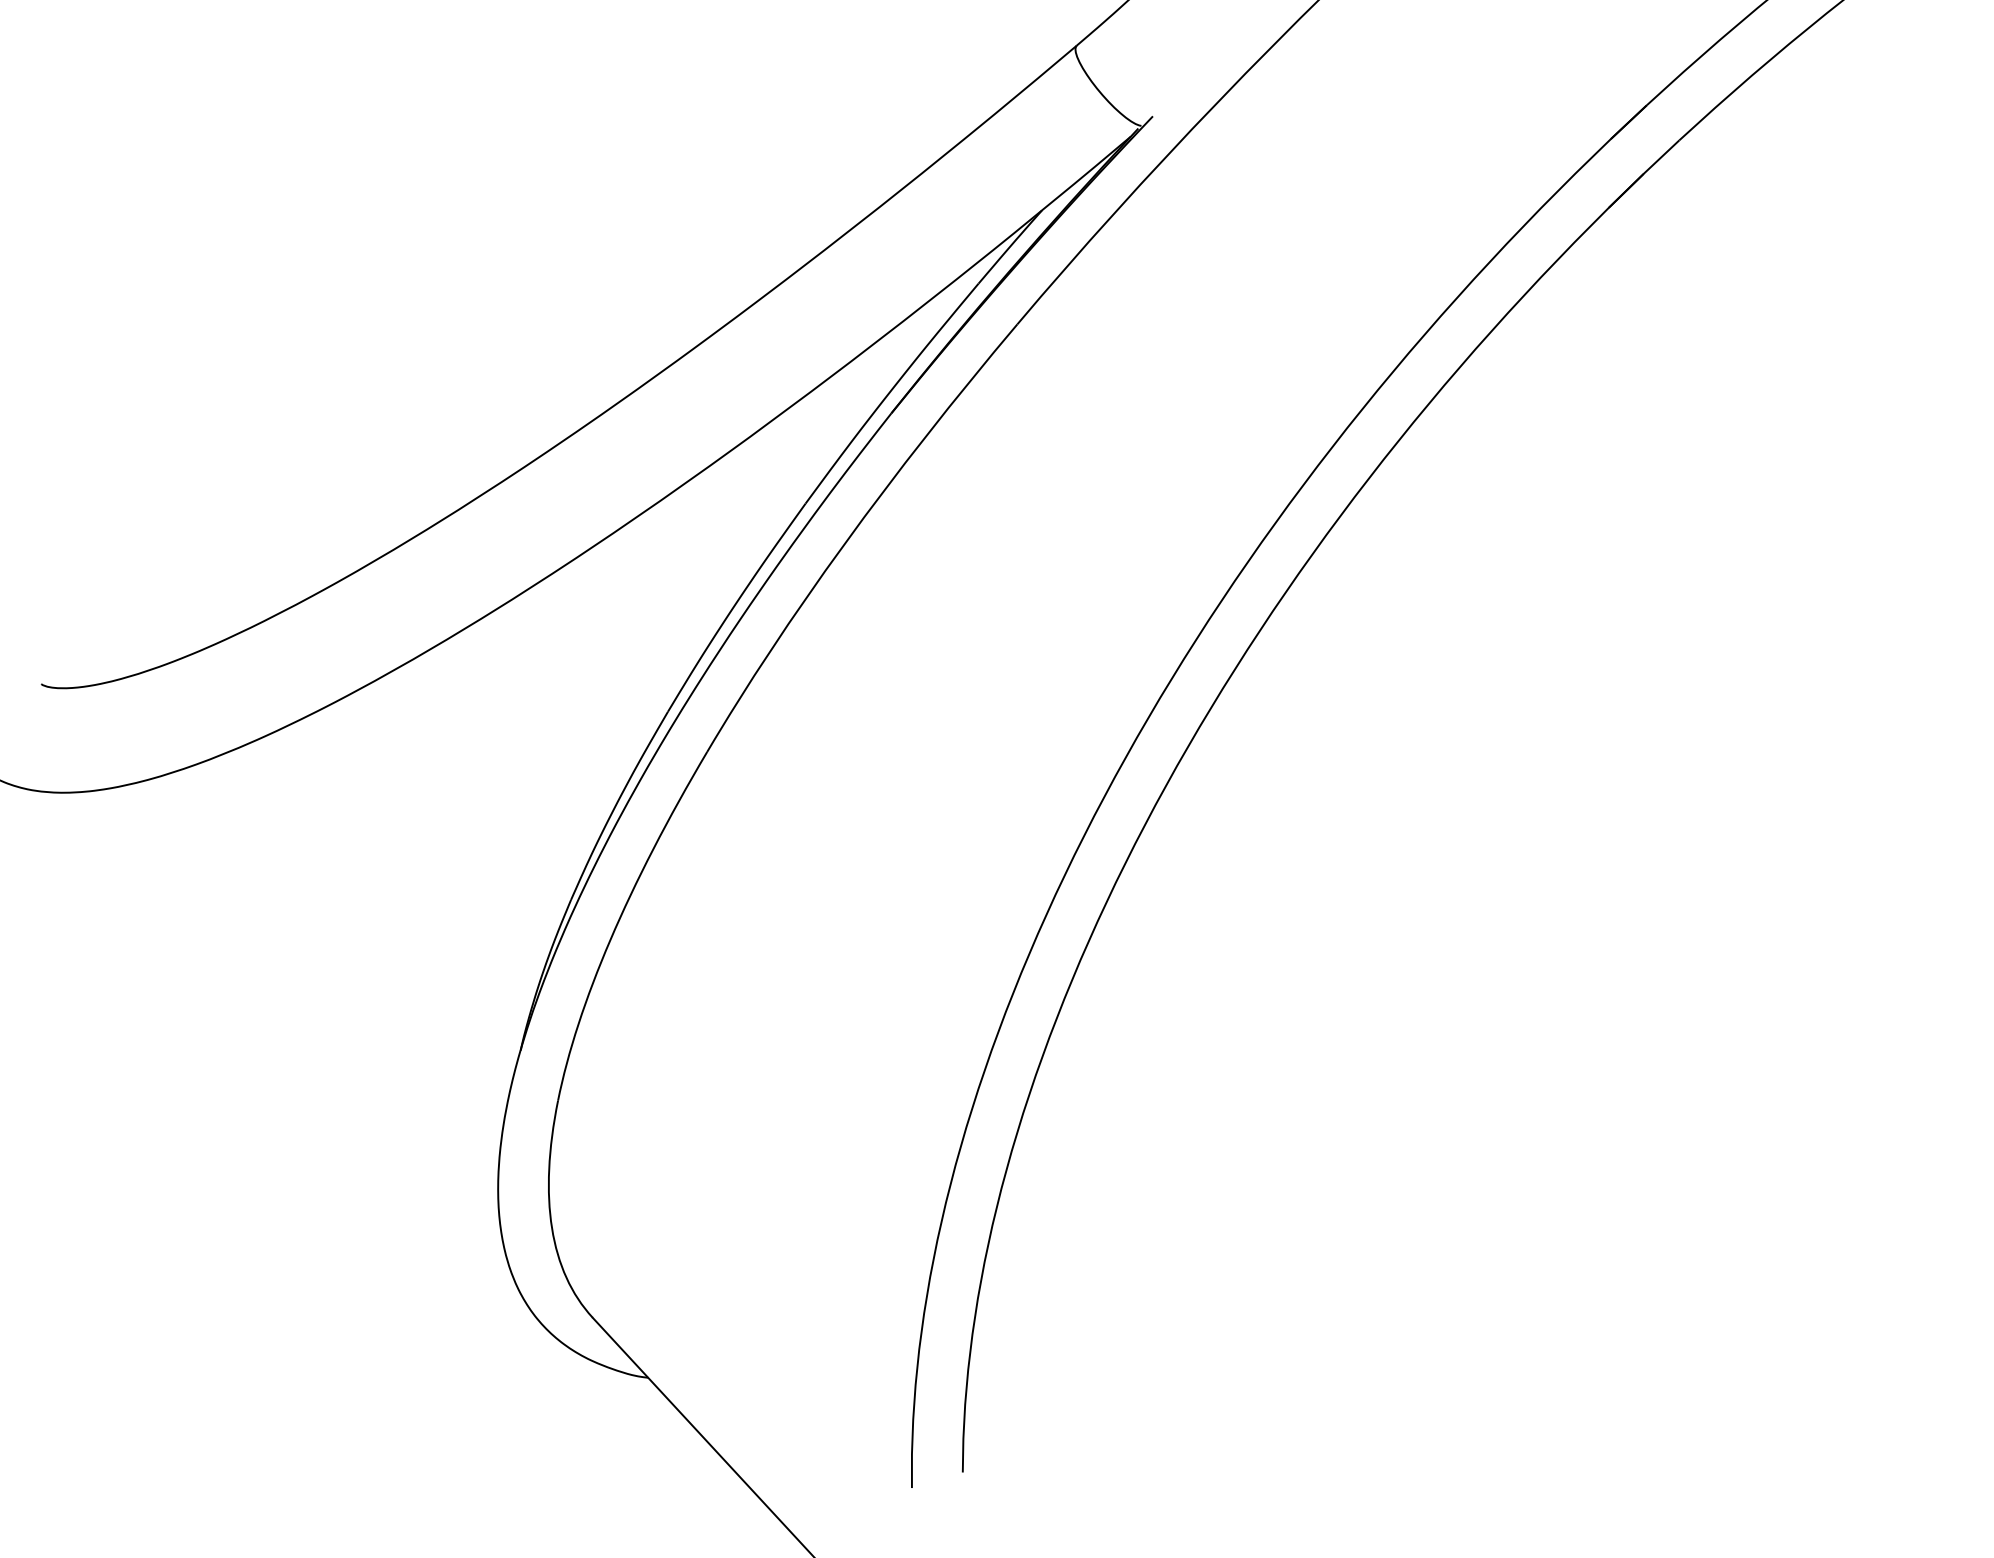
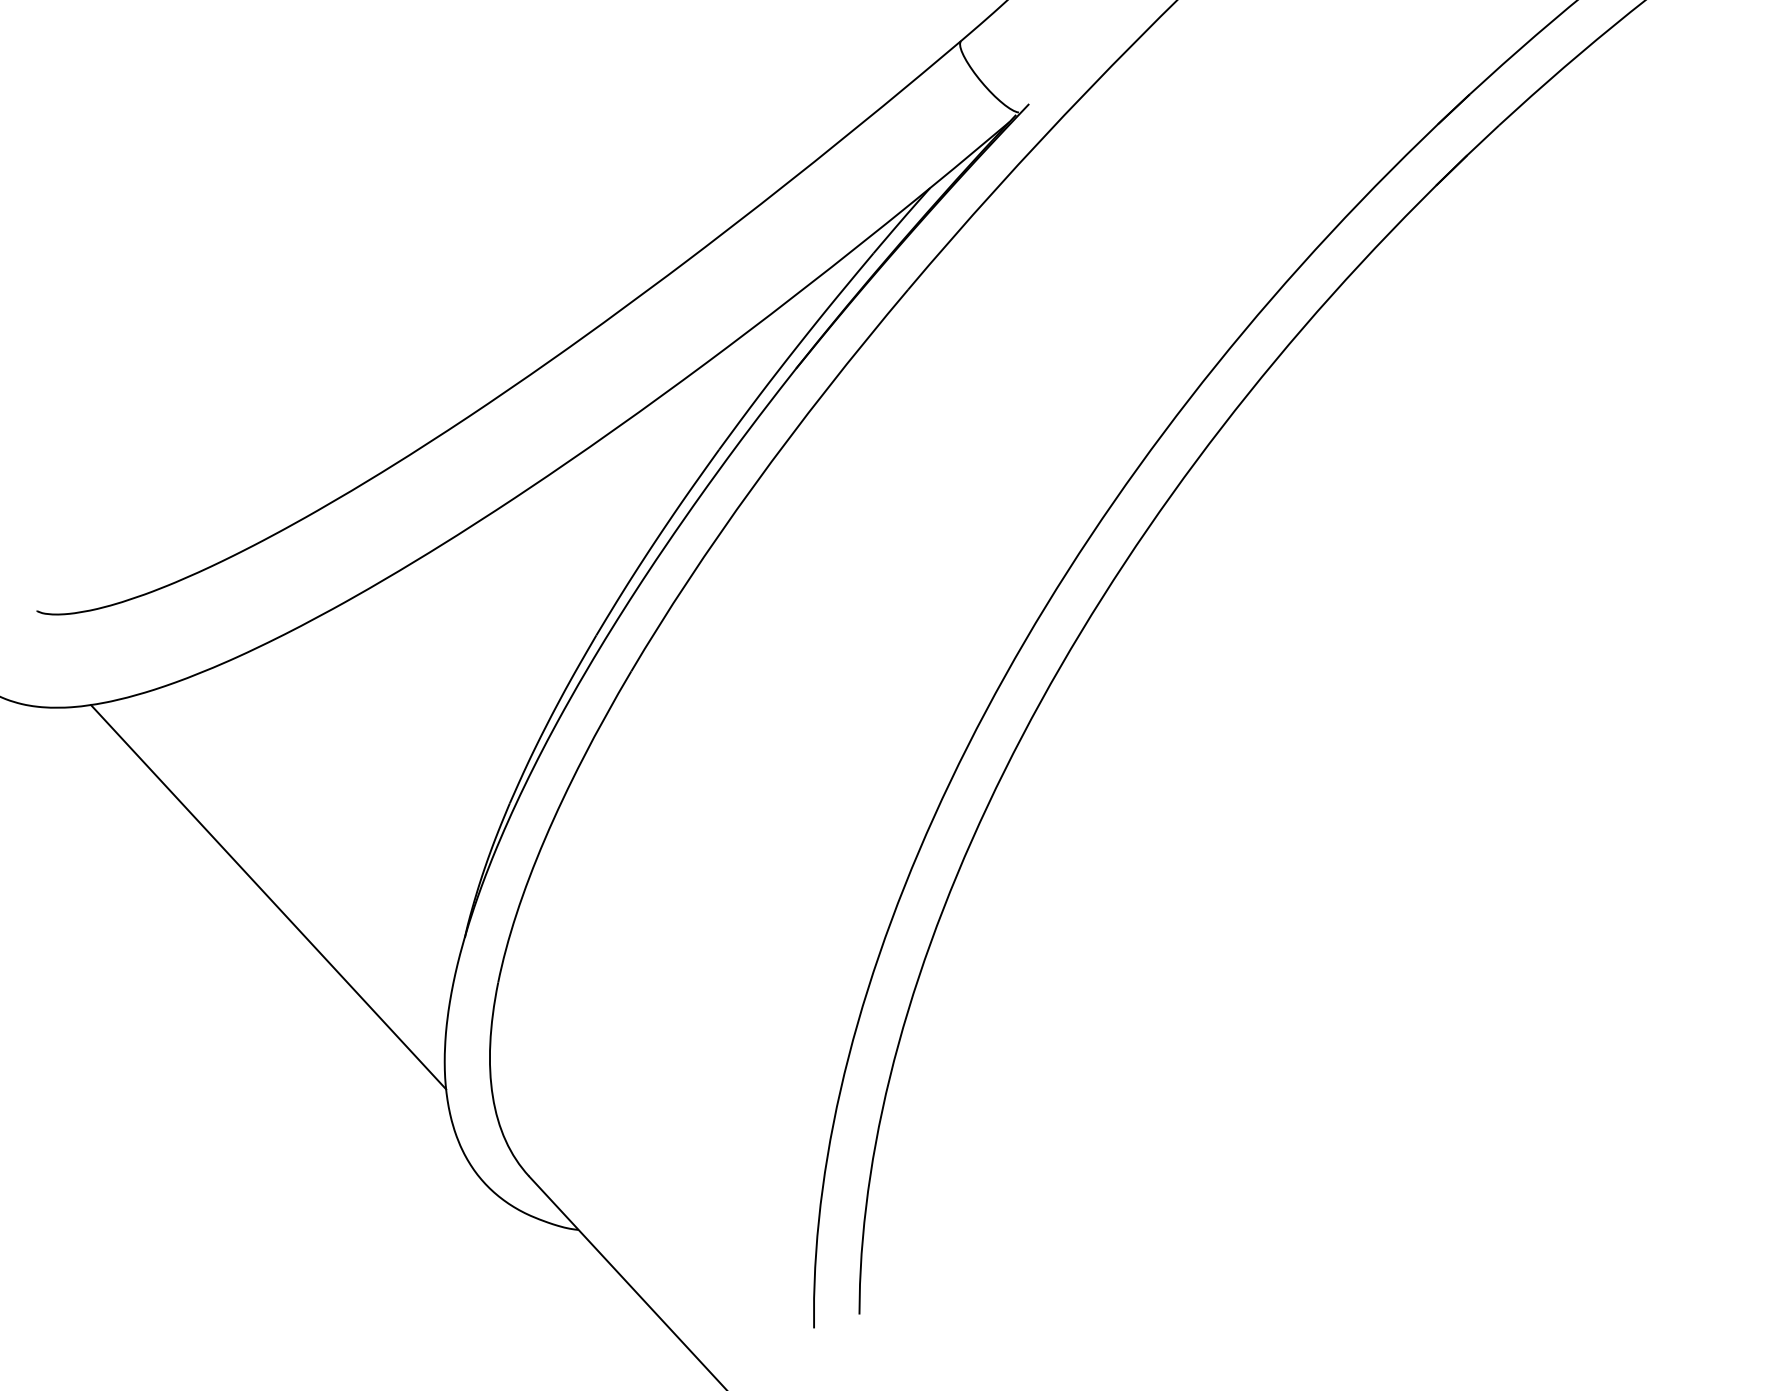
line: (300, 1004) -> (268, 896), added

